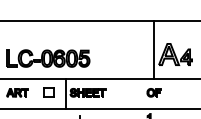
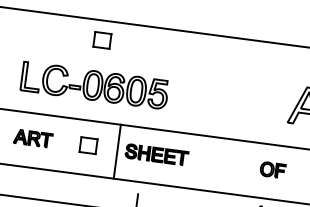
part: (48, 32) -> (101, 39), added
line: (153, 49) -> (281, 93), removed

